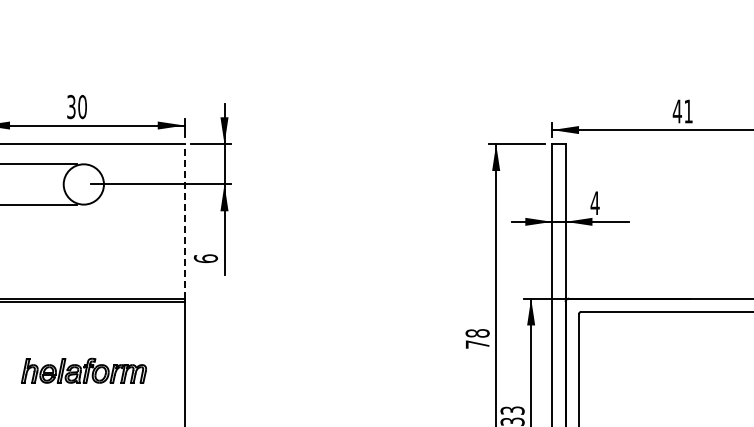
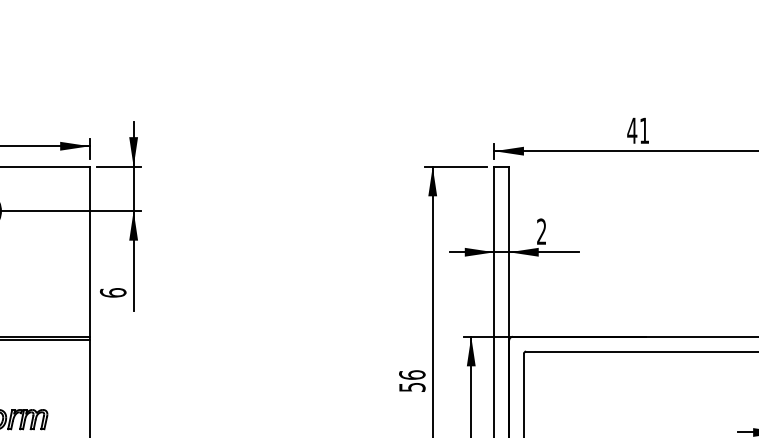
text: (594, 202) -> (540, 230), 4 -> 2
line: (184, 220) -> (89, 250), dashed -> solid
text: (477, 338) -> (412, 380), 78 -> 56

